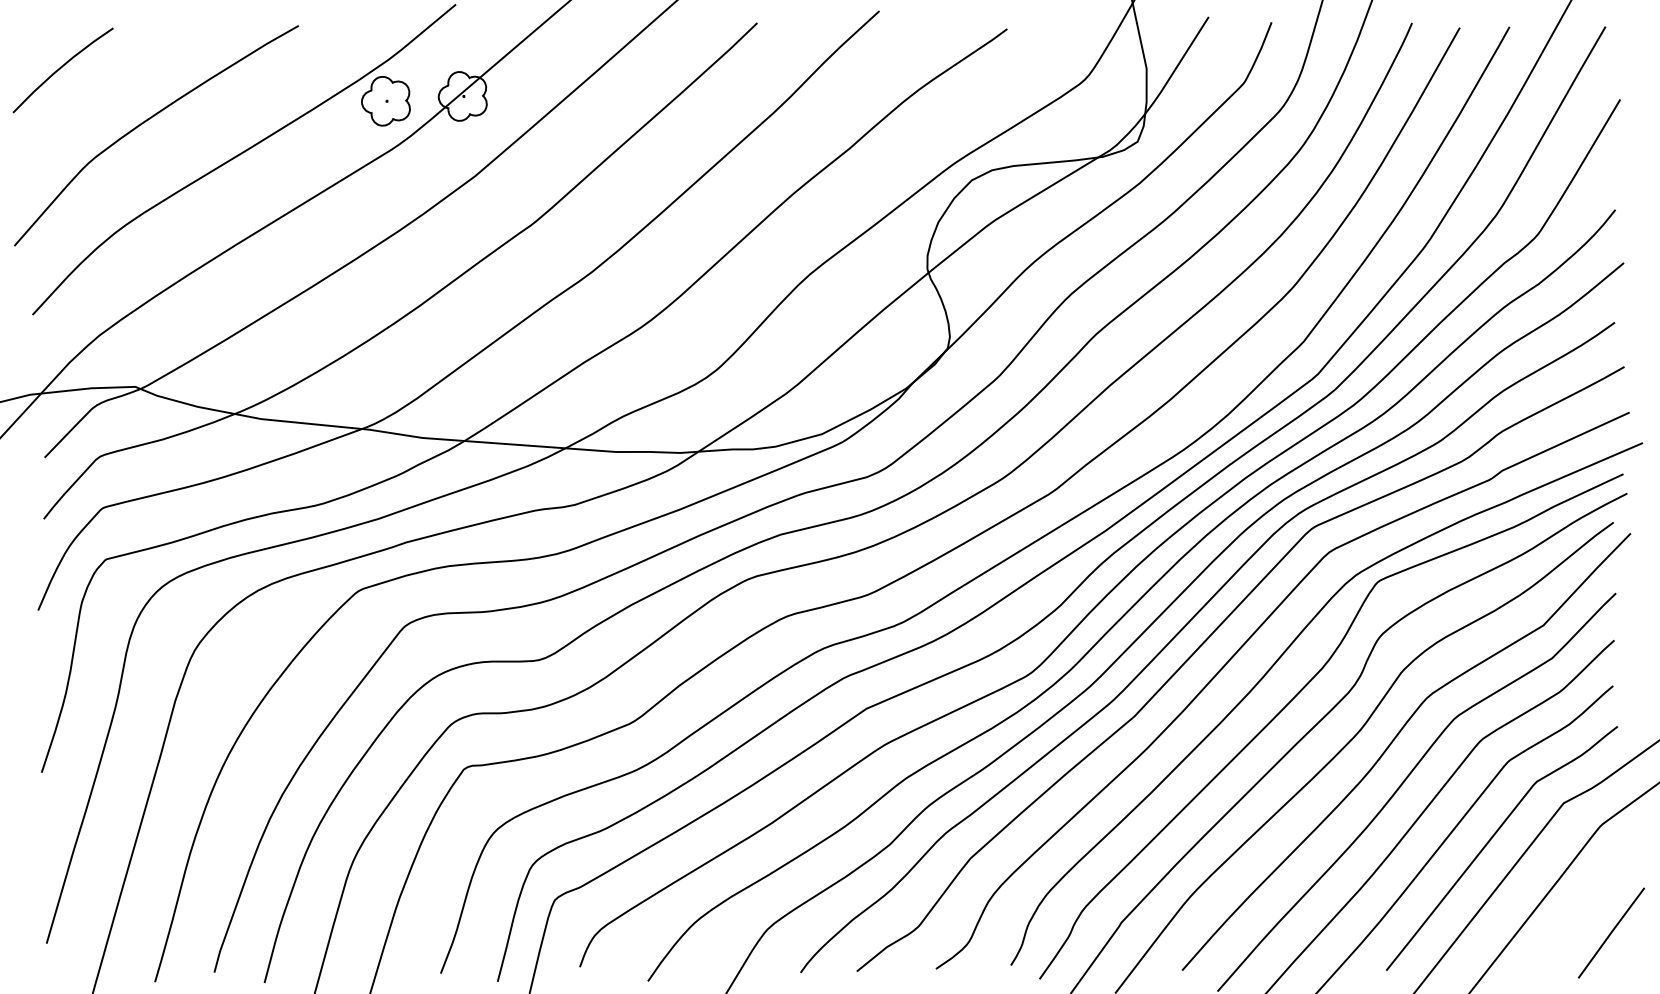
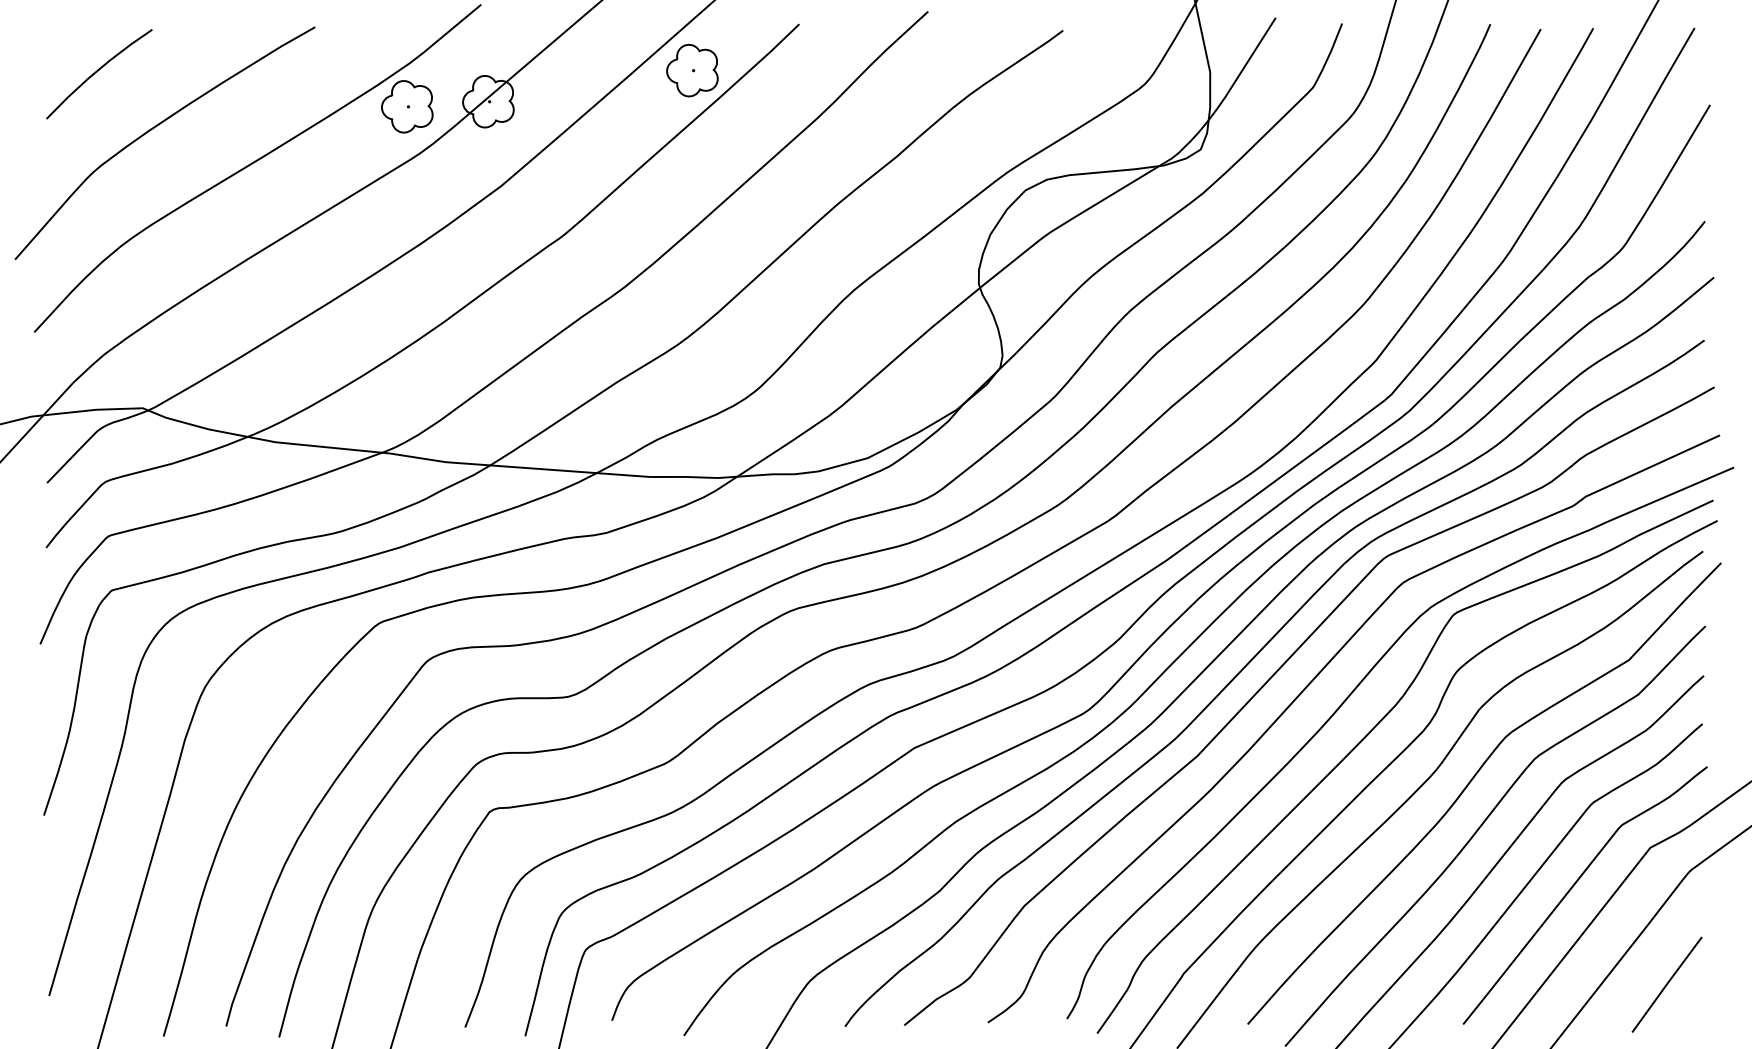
part: (655, 66) -> (691, 70), added
curve: (61, 68) -> (97, 72), moved
line: (1611, 932) -> (1667, 984), moved

